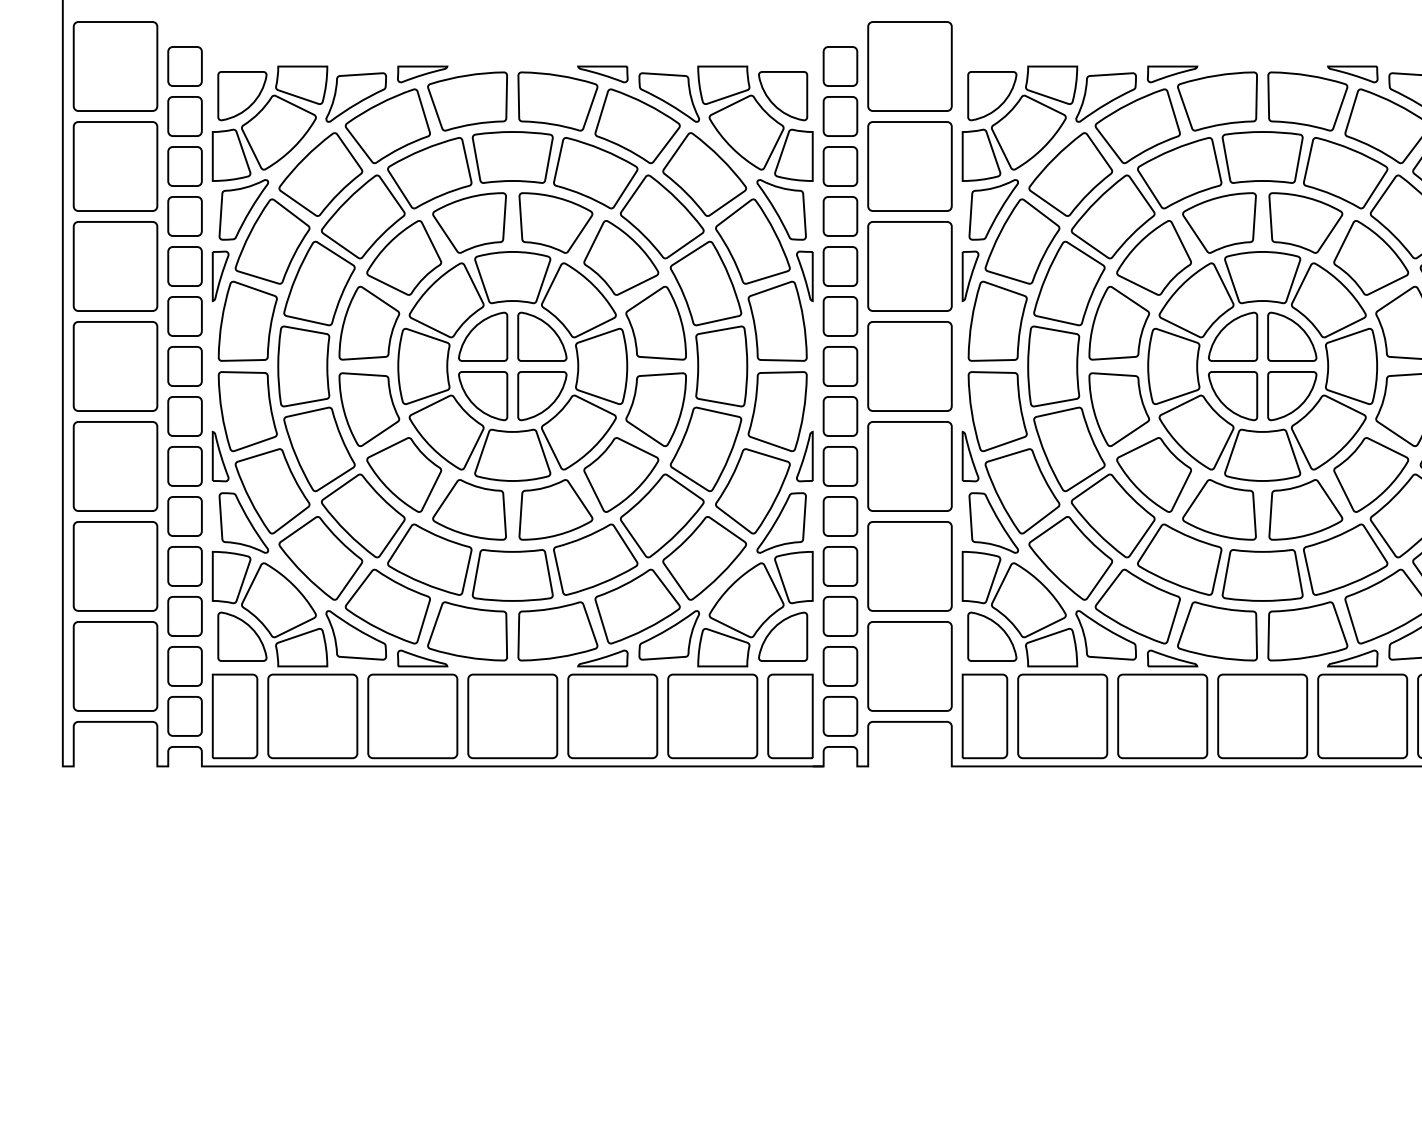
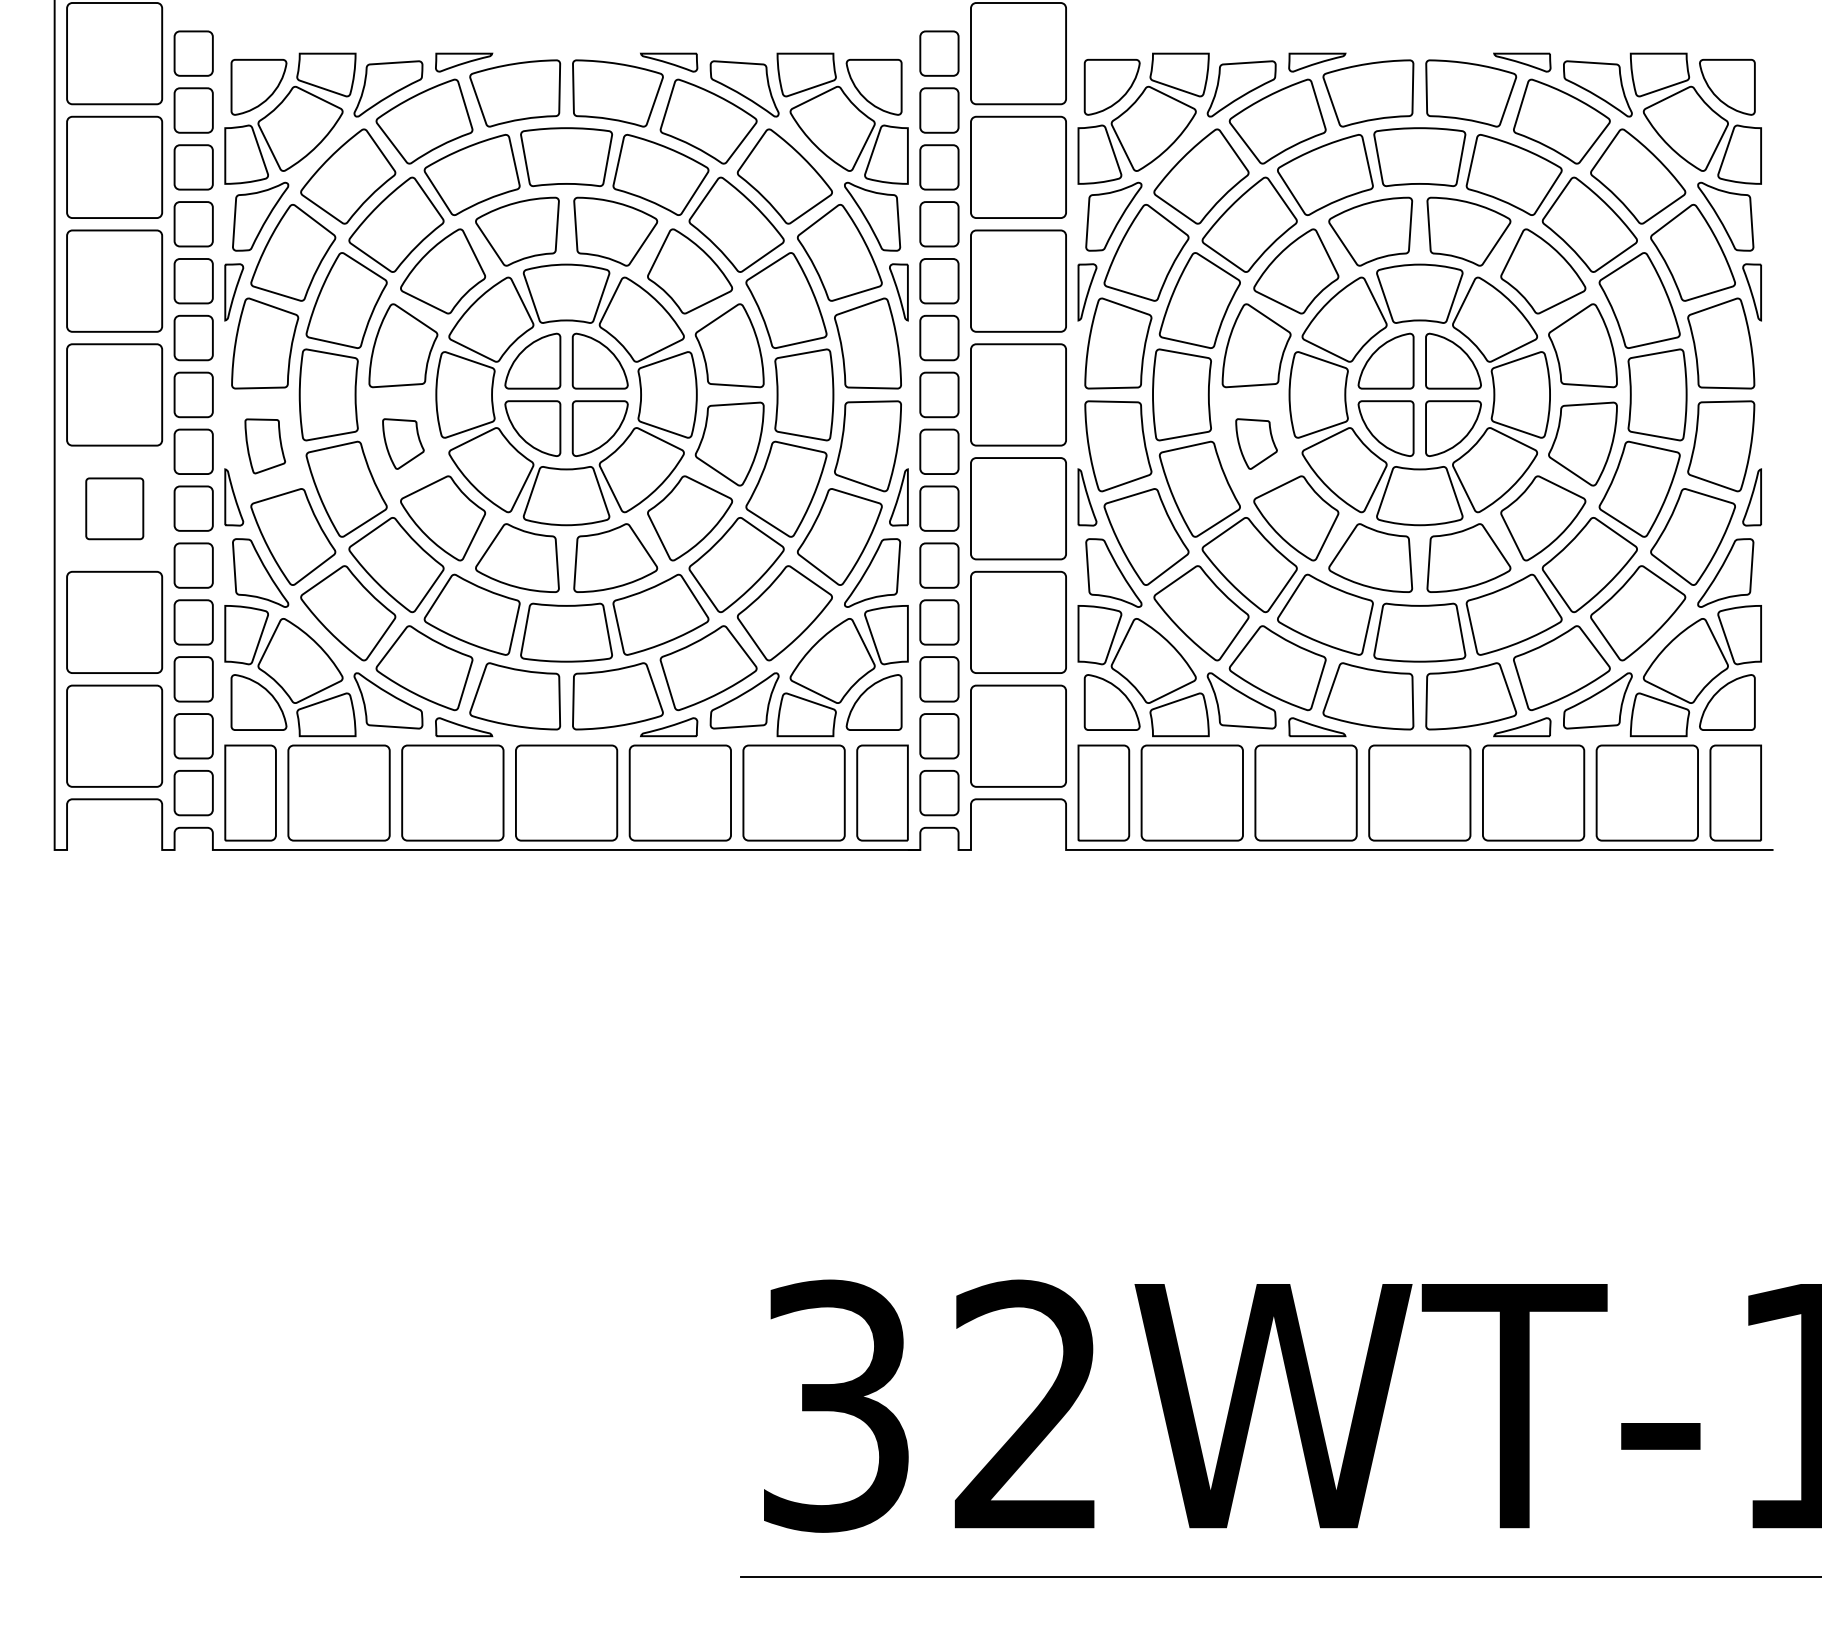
part: (369, 409) -> (403, 443), size x0.6
part: (1119, 409) -> (1256, 443), size x0.6
part: (248, 411) -> (265, 446), size x0.6
part: (115, 466) -> (114, 508), size x0.6

